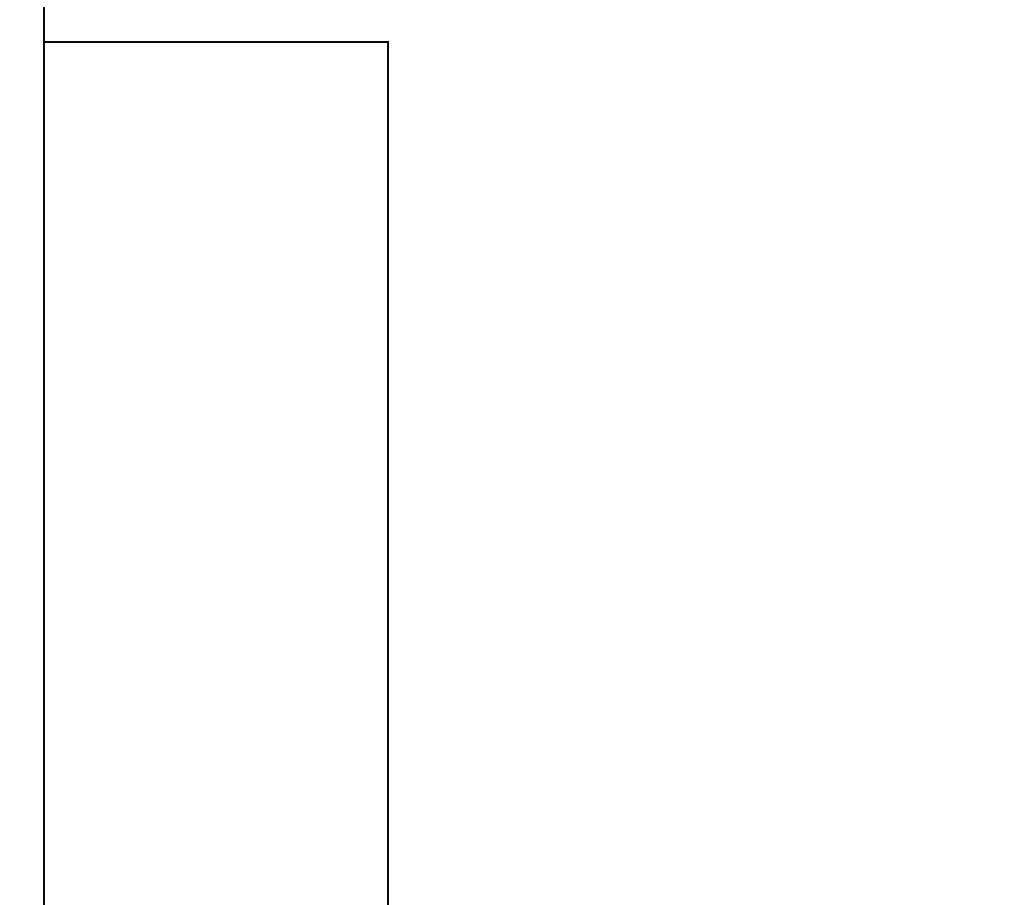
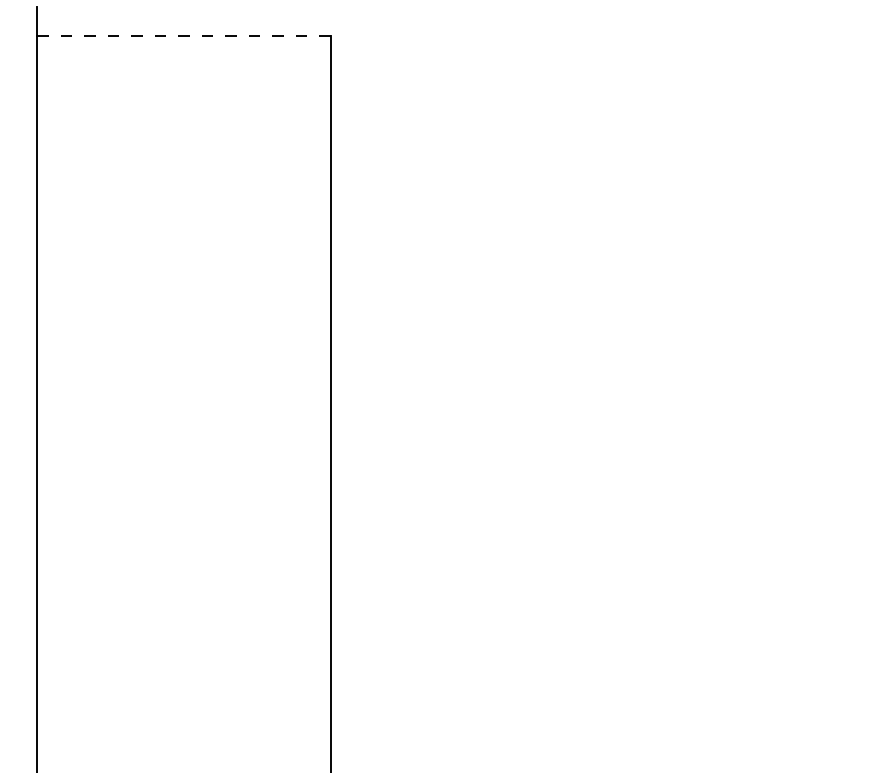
line: (216, 42) -> (184, 36), solid -> dashed

